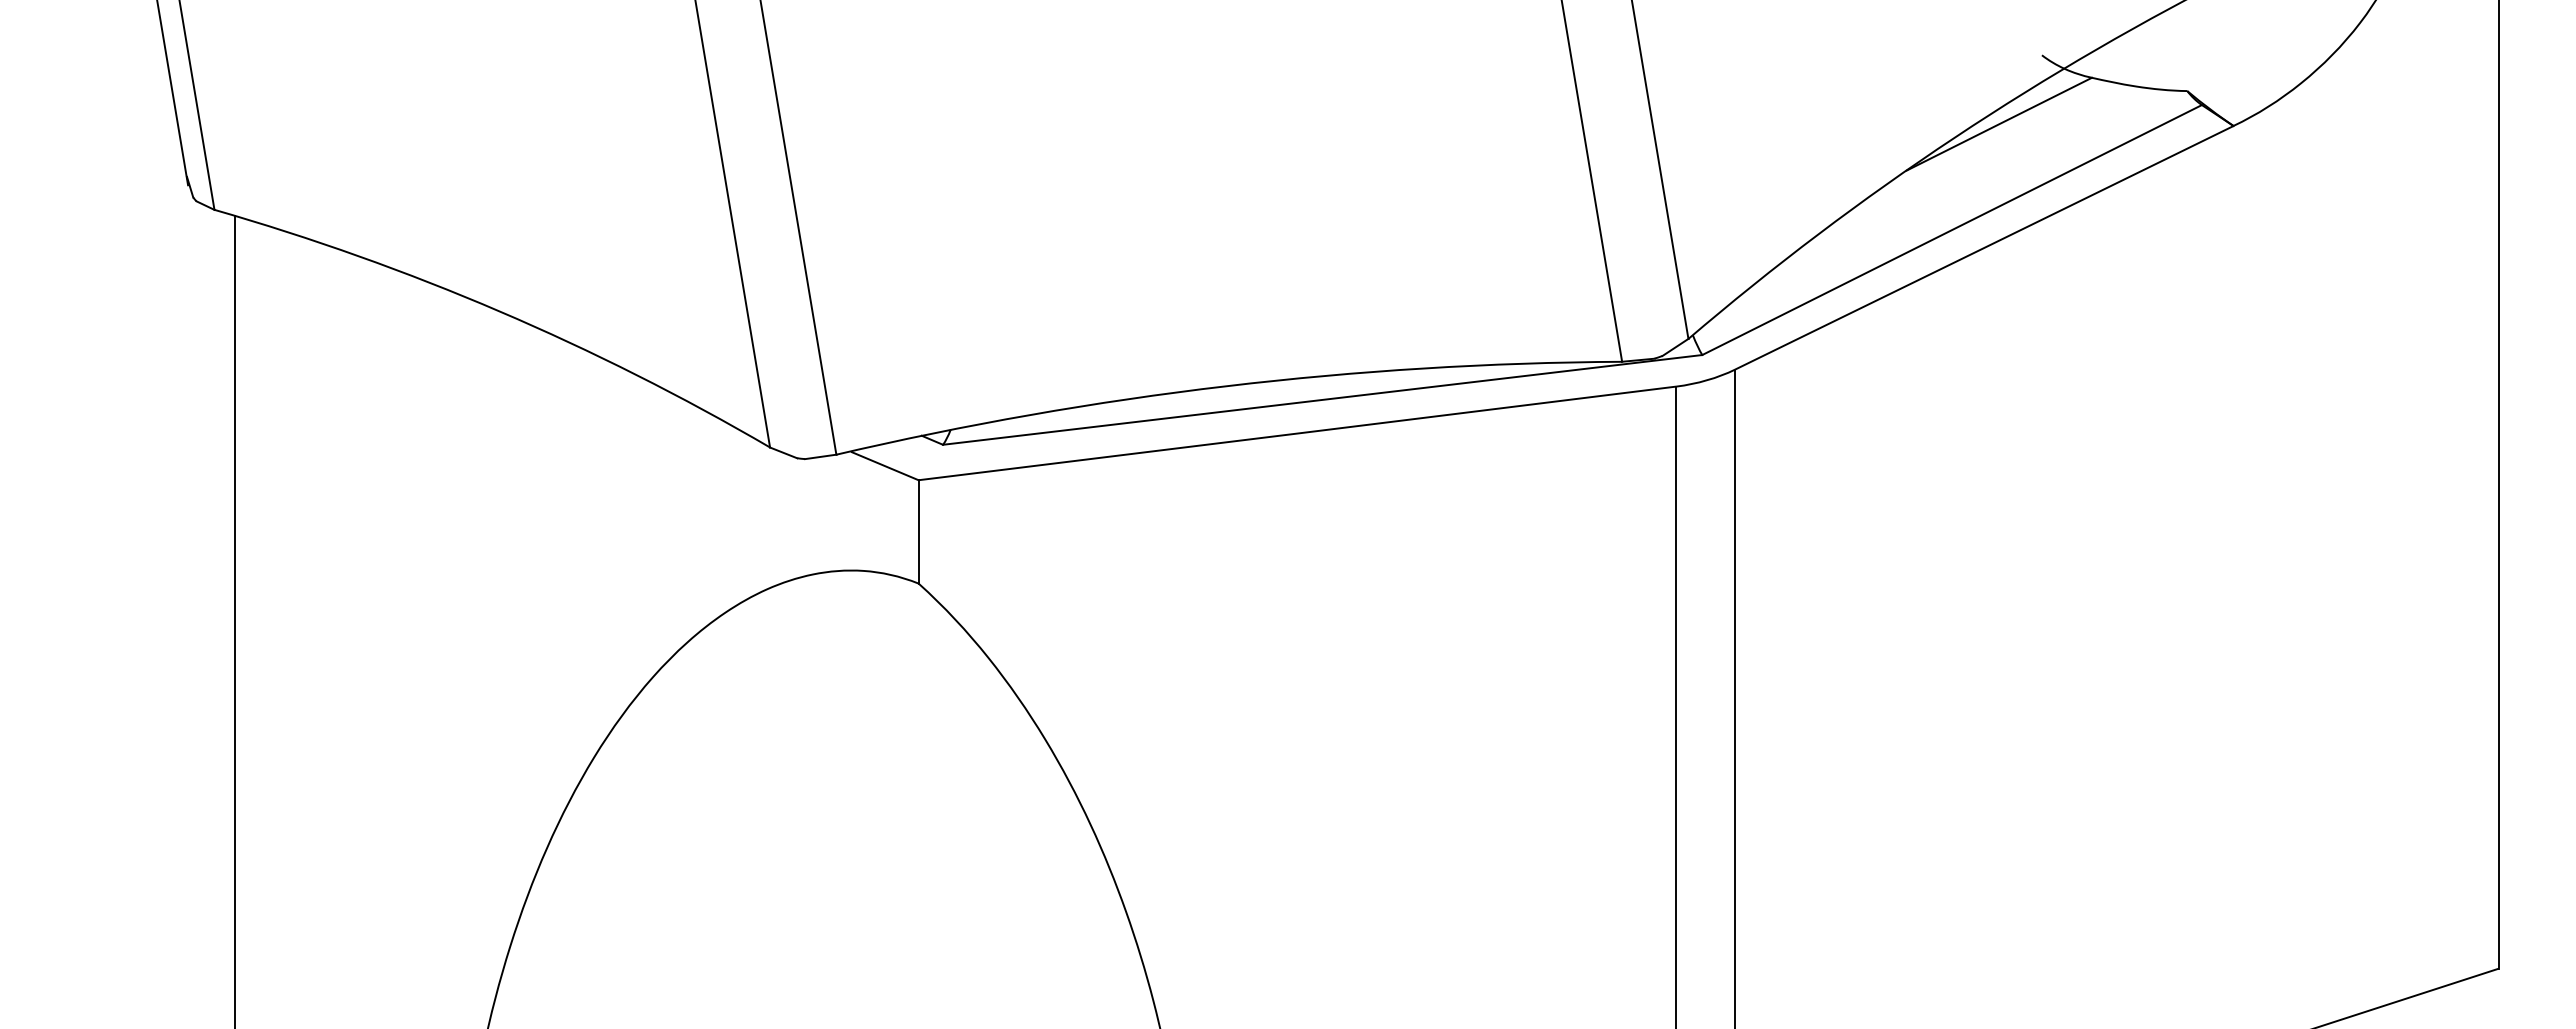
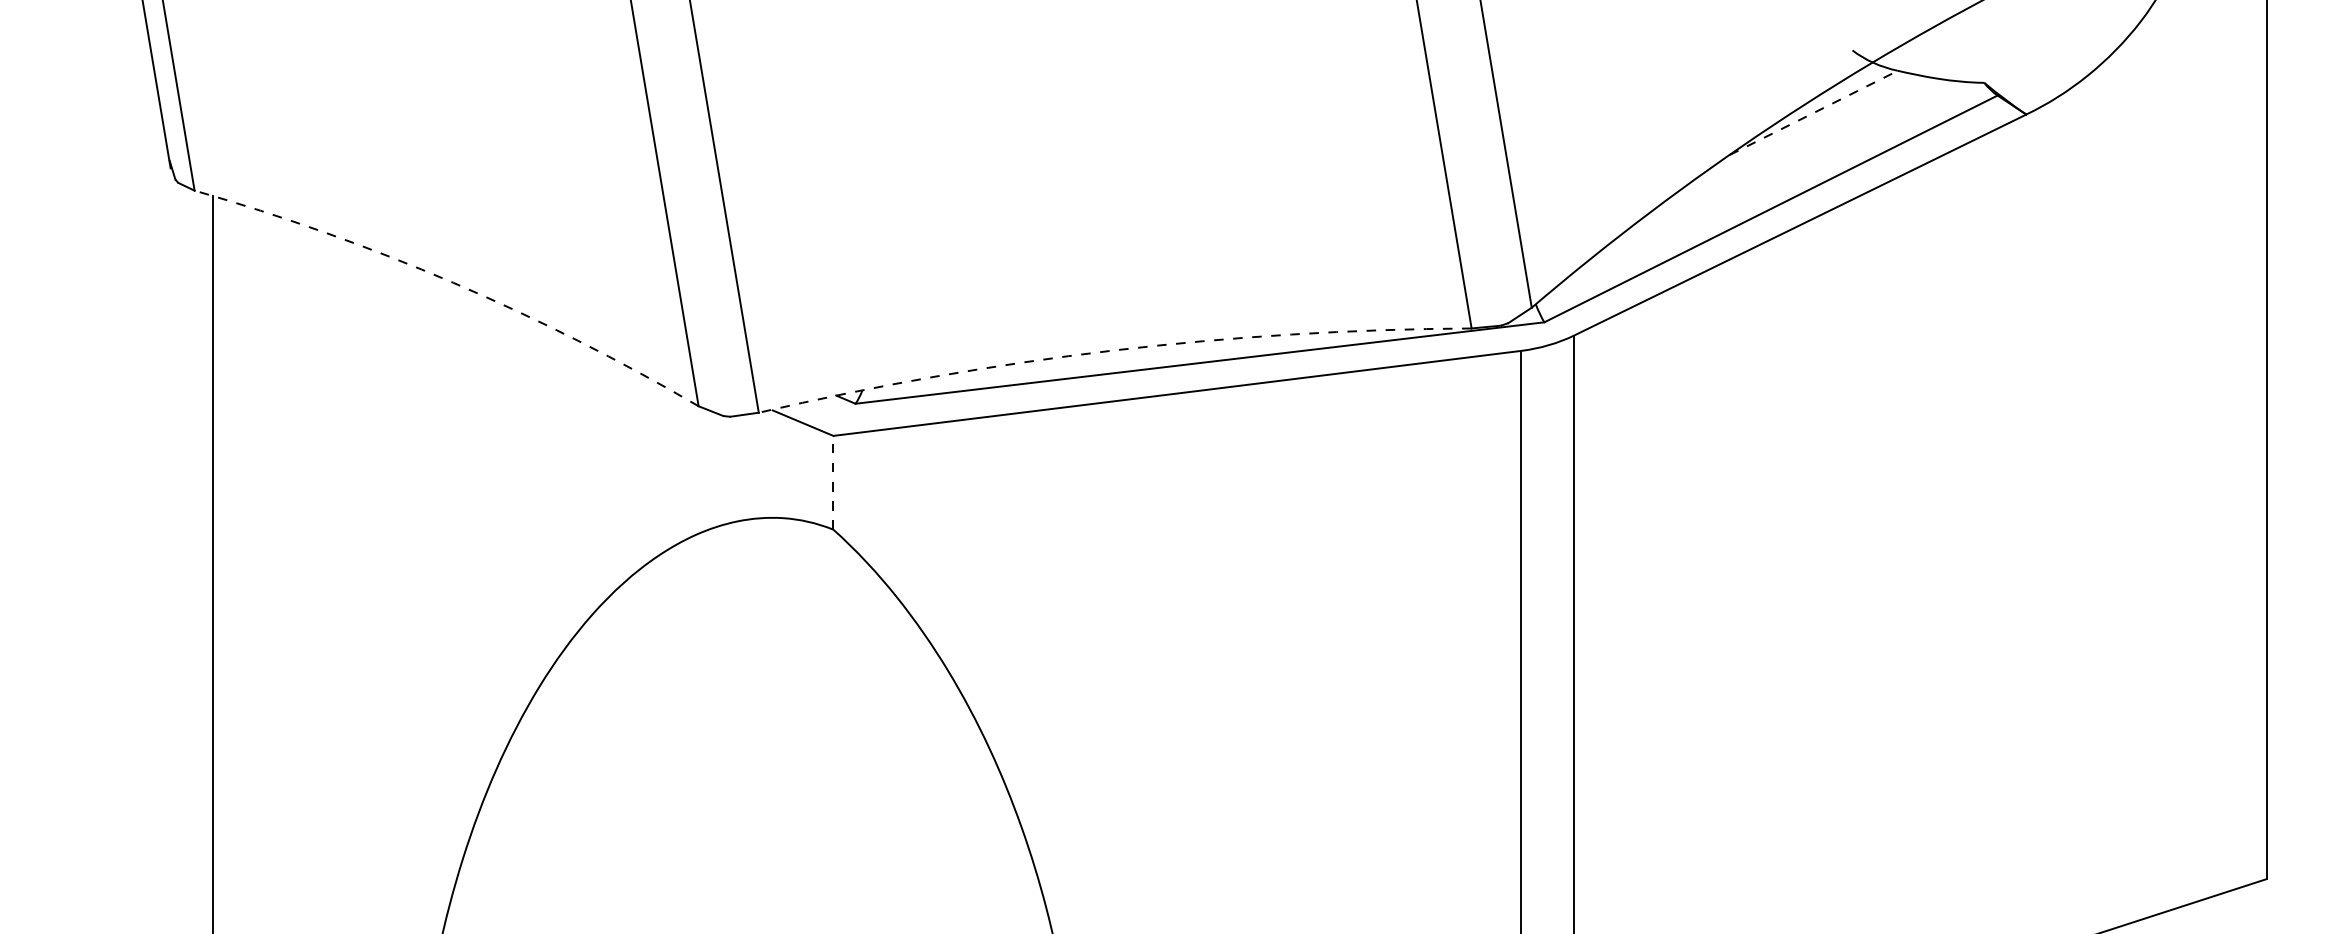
line: (1999, 124) -> (1813, 113), solid -> dashed
arc: (499, 311) -> (453, 282), solid -> dashed
arc: (1226, 386) -> (1112, 350), solid -> dashed
line: (918, 531) -> (833, 482), solid -> dashed

